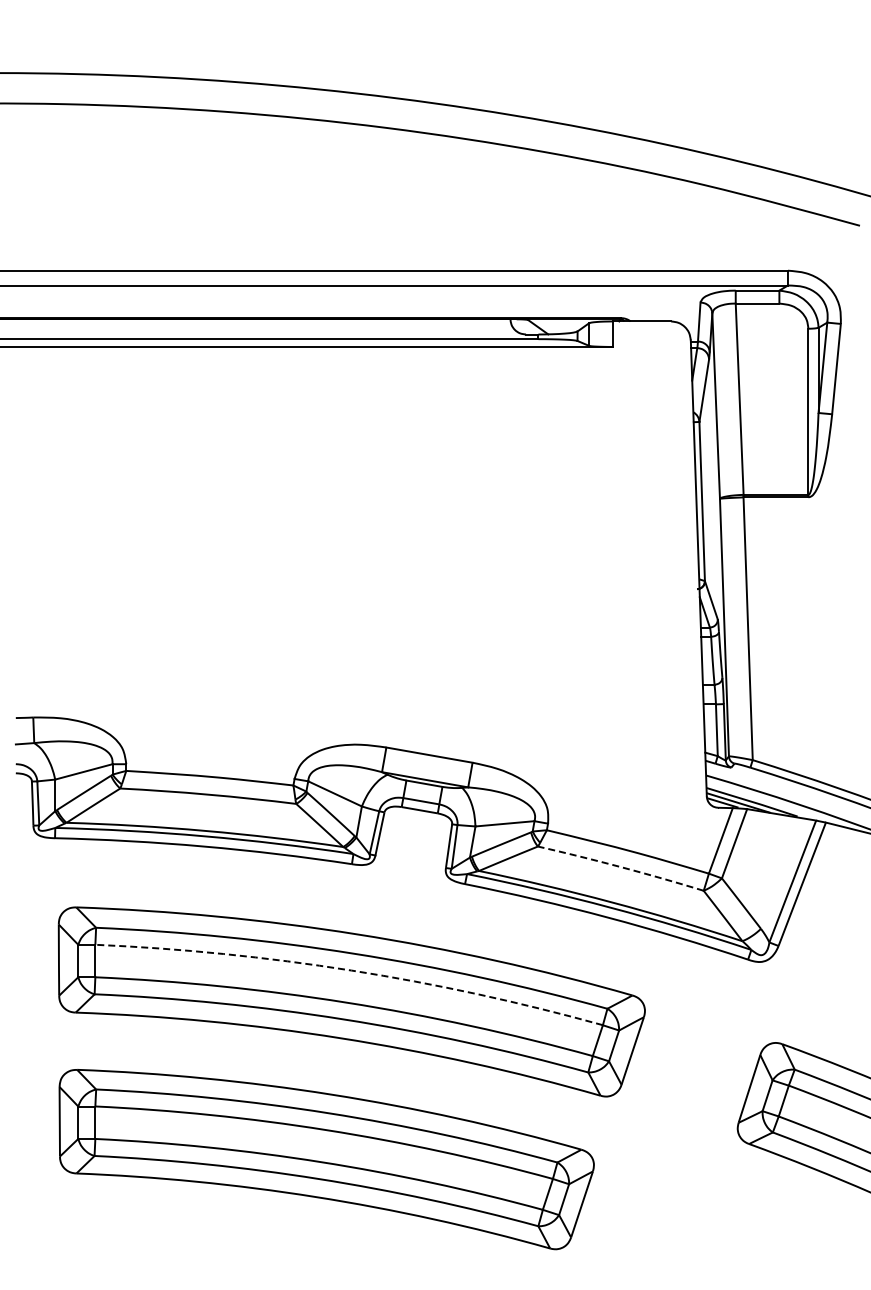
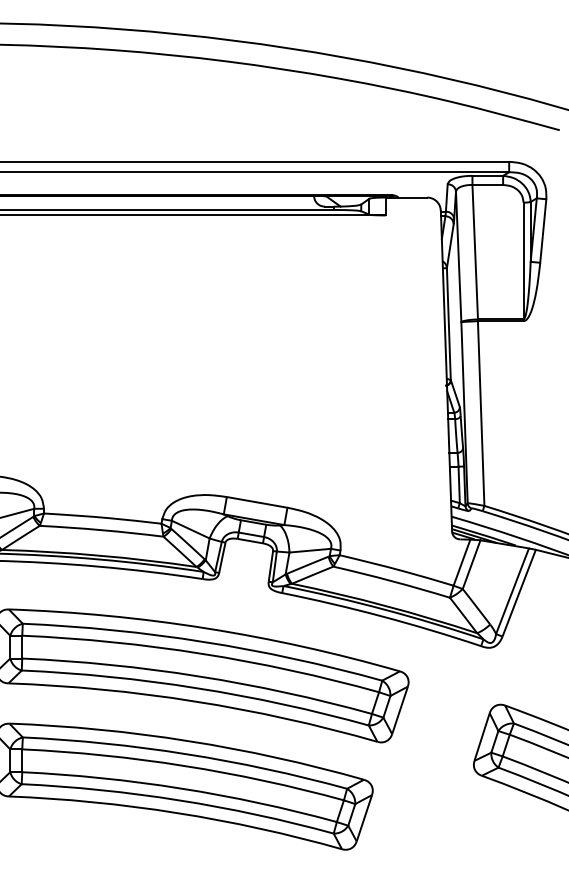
arc: (621, 867) -> (392, 581), dashed -> solid
arc: (351, 970) -> (202, 653), dashed -> solid

